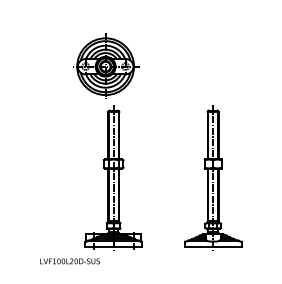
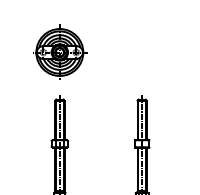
part: (106, 65) -> (60, 51), moved

